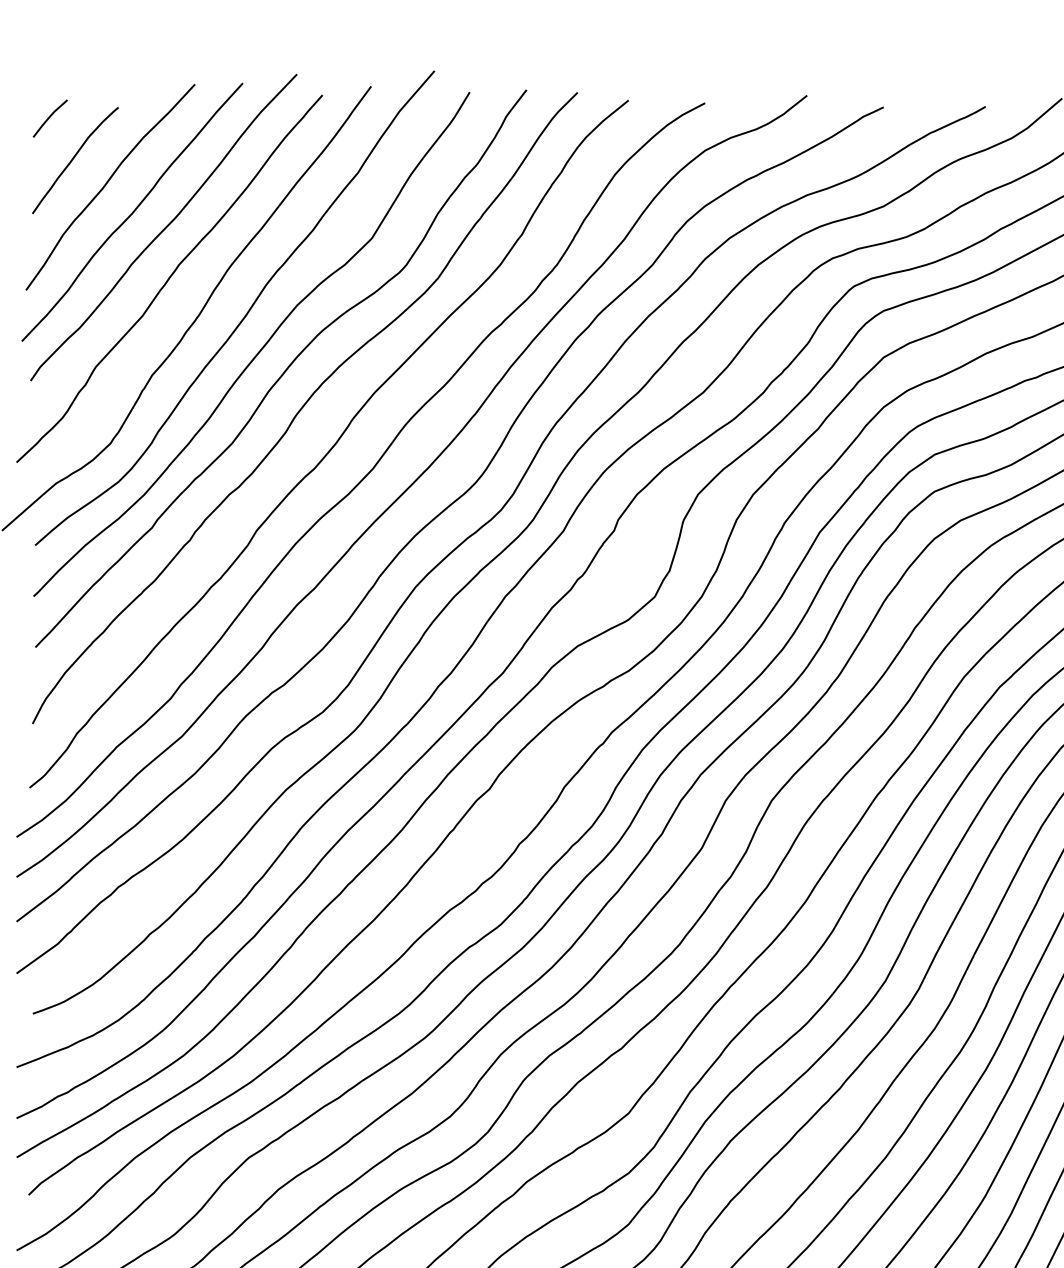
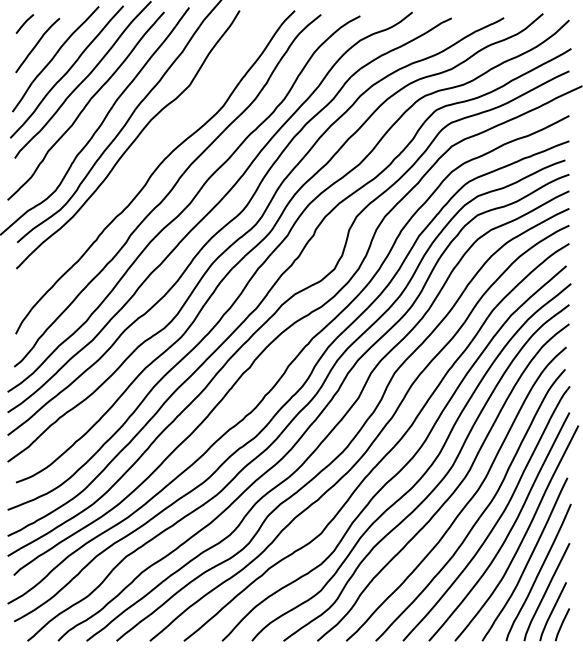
curve: (283, 369) -> (144, 152), removed

